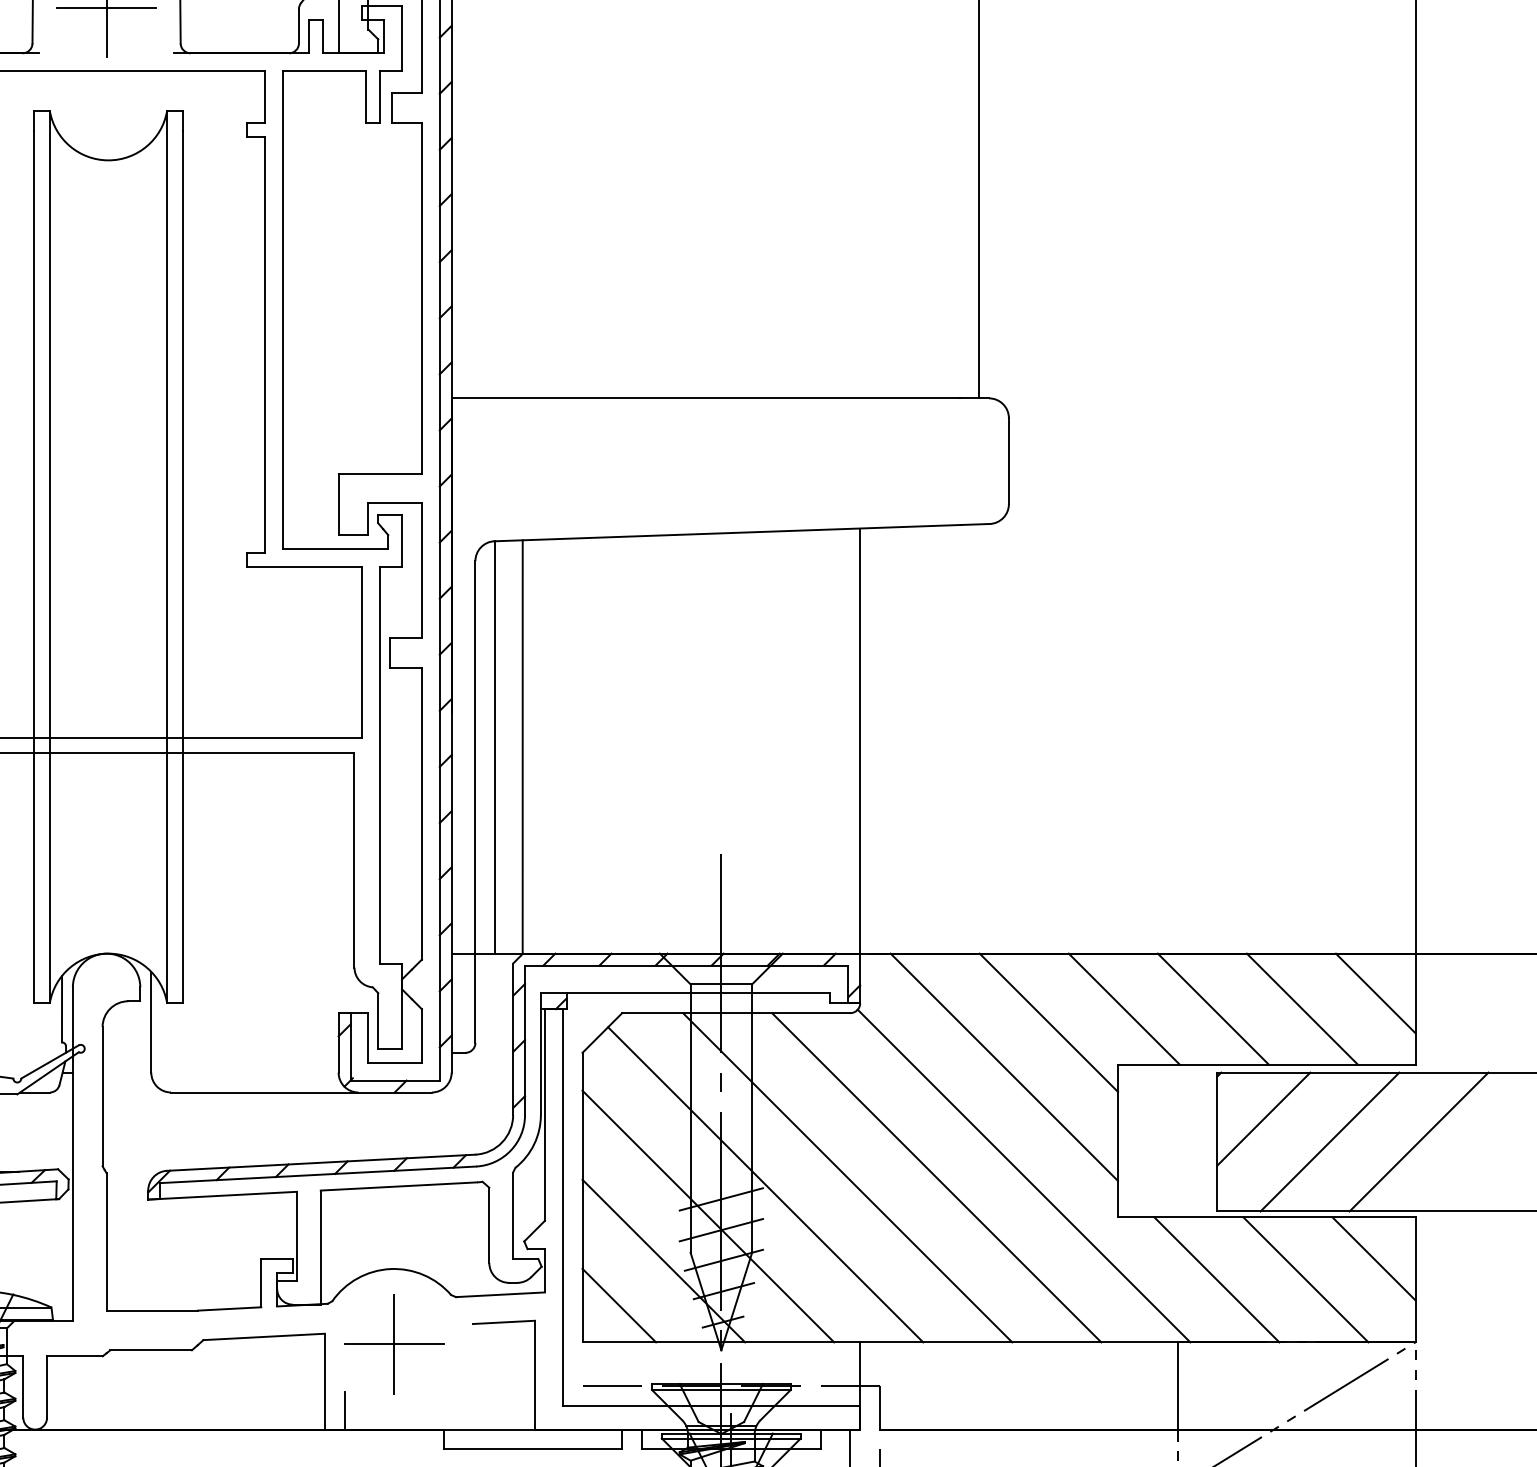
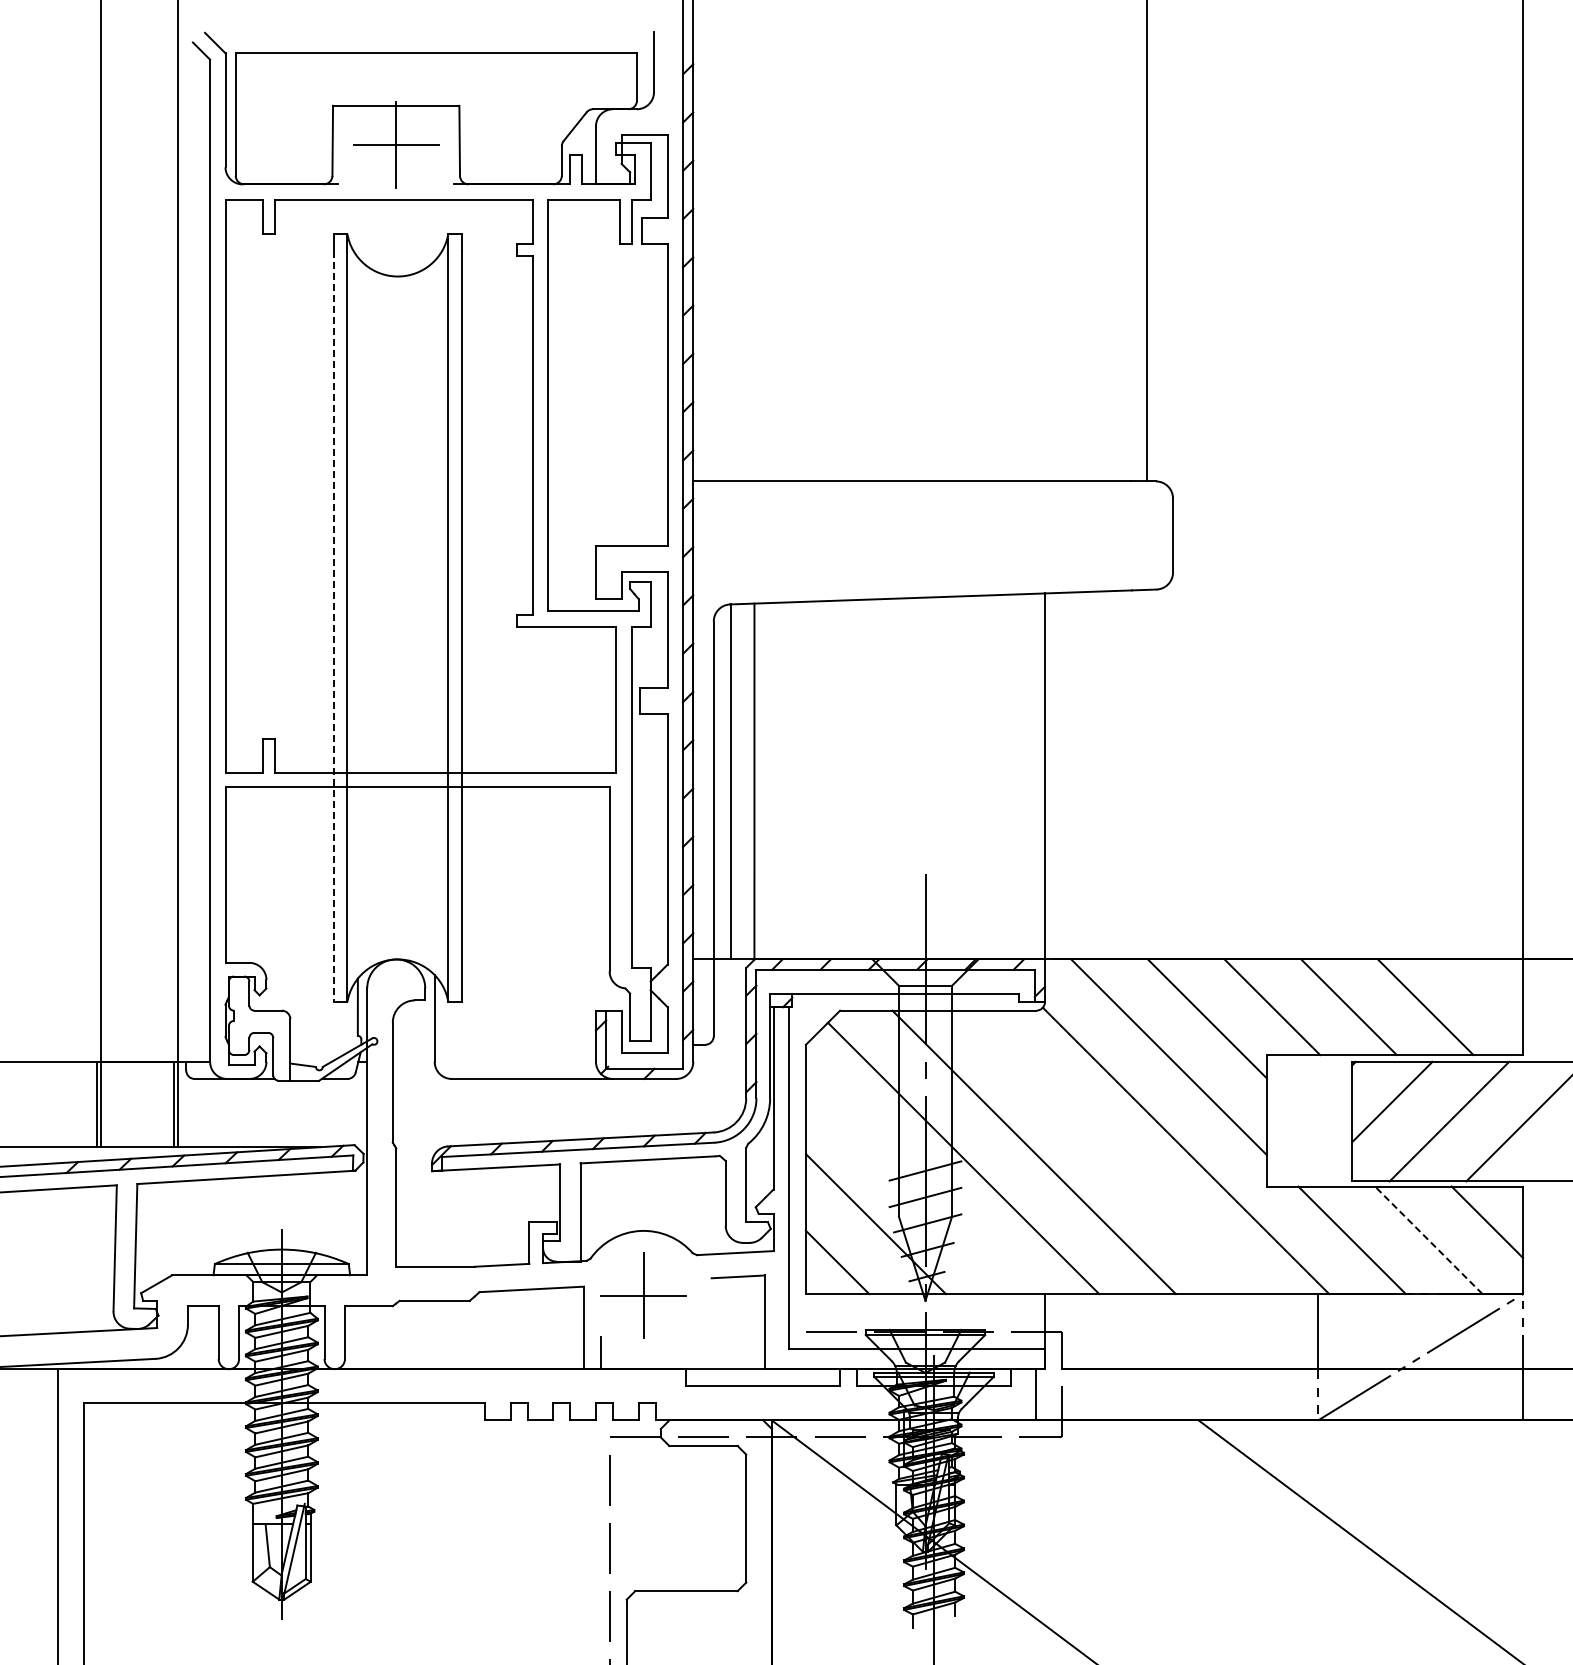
line: (33, 566) -> (333, 626), solid -> dashed
line: (1375, 993) -> (1488, 993), removed
line: (936, 1177) -> (1110, 1152), removed
line: (707, 1216) -> (913, 1185), removed
line: (1305, 1278) -> (1428, 1239), solid -> dashed

